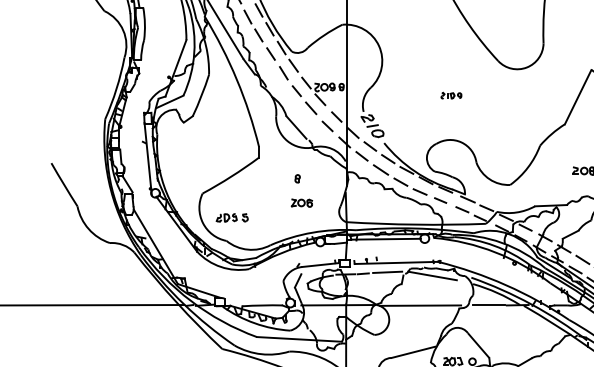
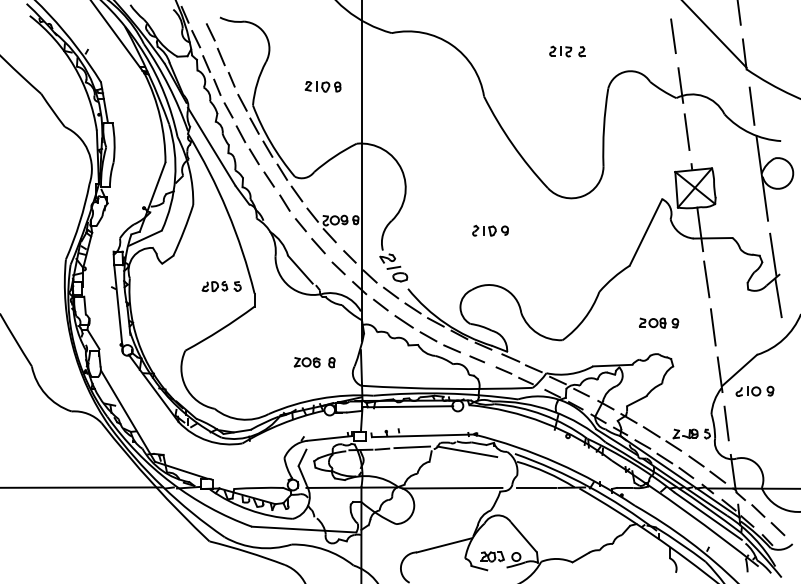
part: (451, 95) -> (490, 230), size x1.43
part: (297, 178) -> (331, 362), moved
part: (232, 217) -> (221, 286), moved

